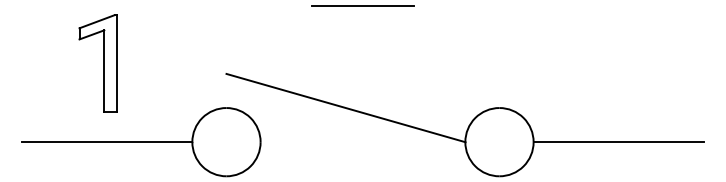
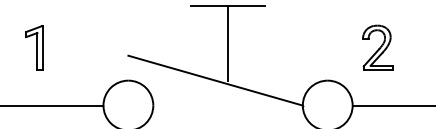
line: (363, 56) -> (228, 43), added
part: (567, 62) -> (377, 47), added
part: (97, 63) -> (34, 48), size x0.62

